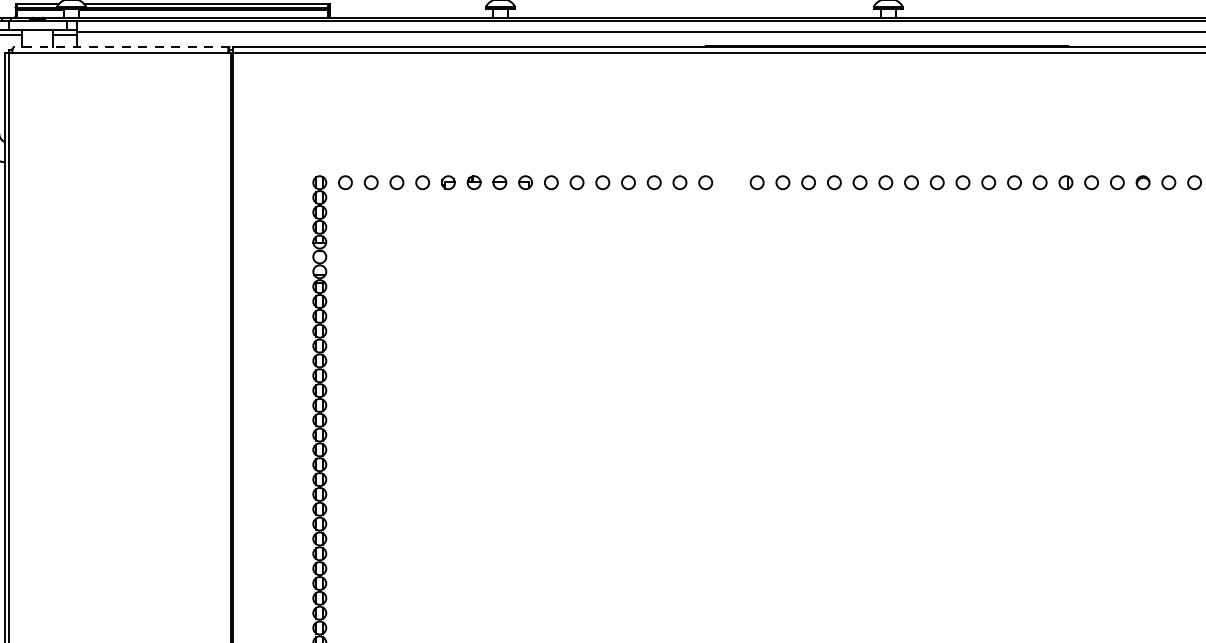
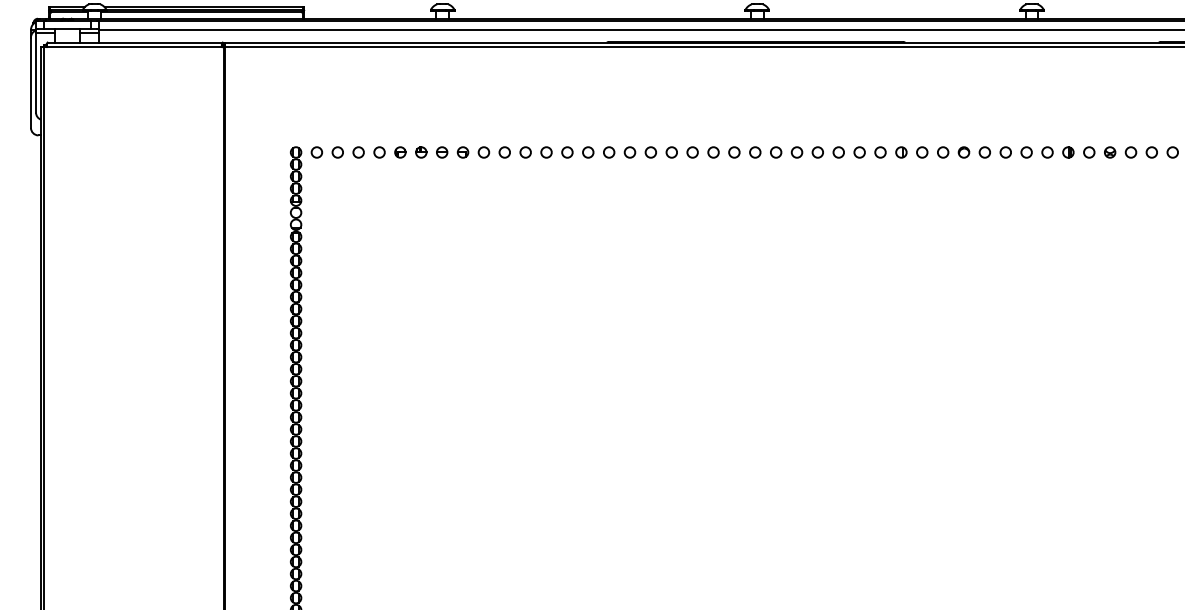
line: (121, 47) -> (135, 42), dashed -> solid
circle: (730, 182) -> (629, 152), added

